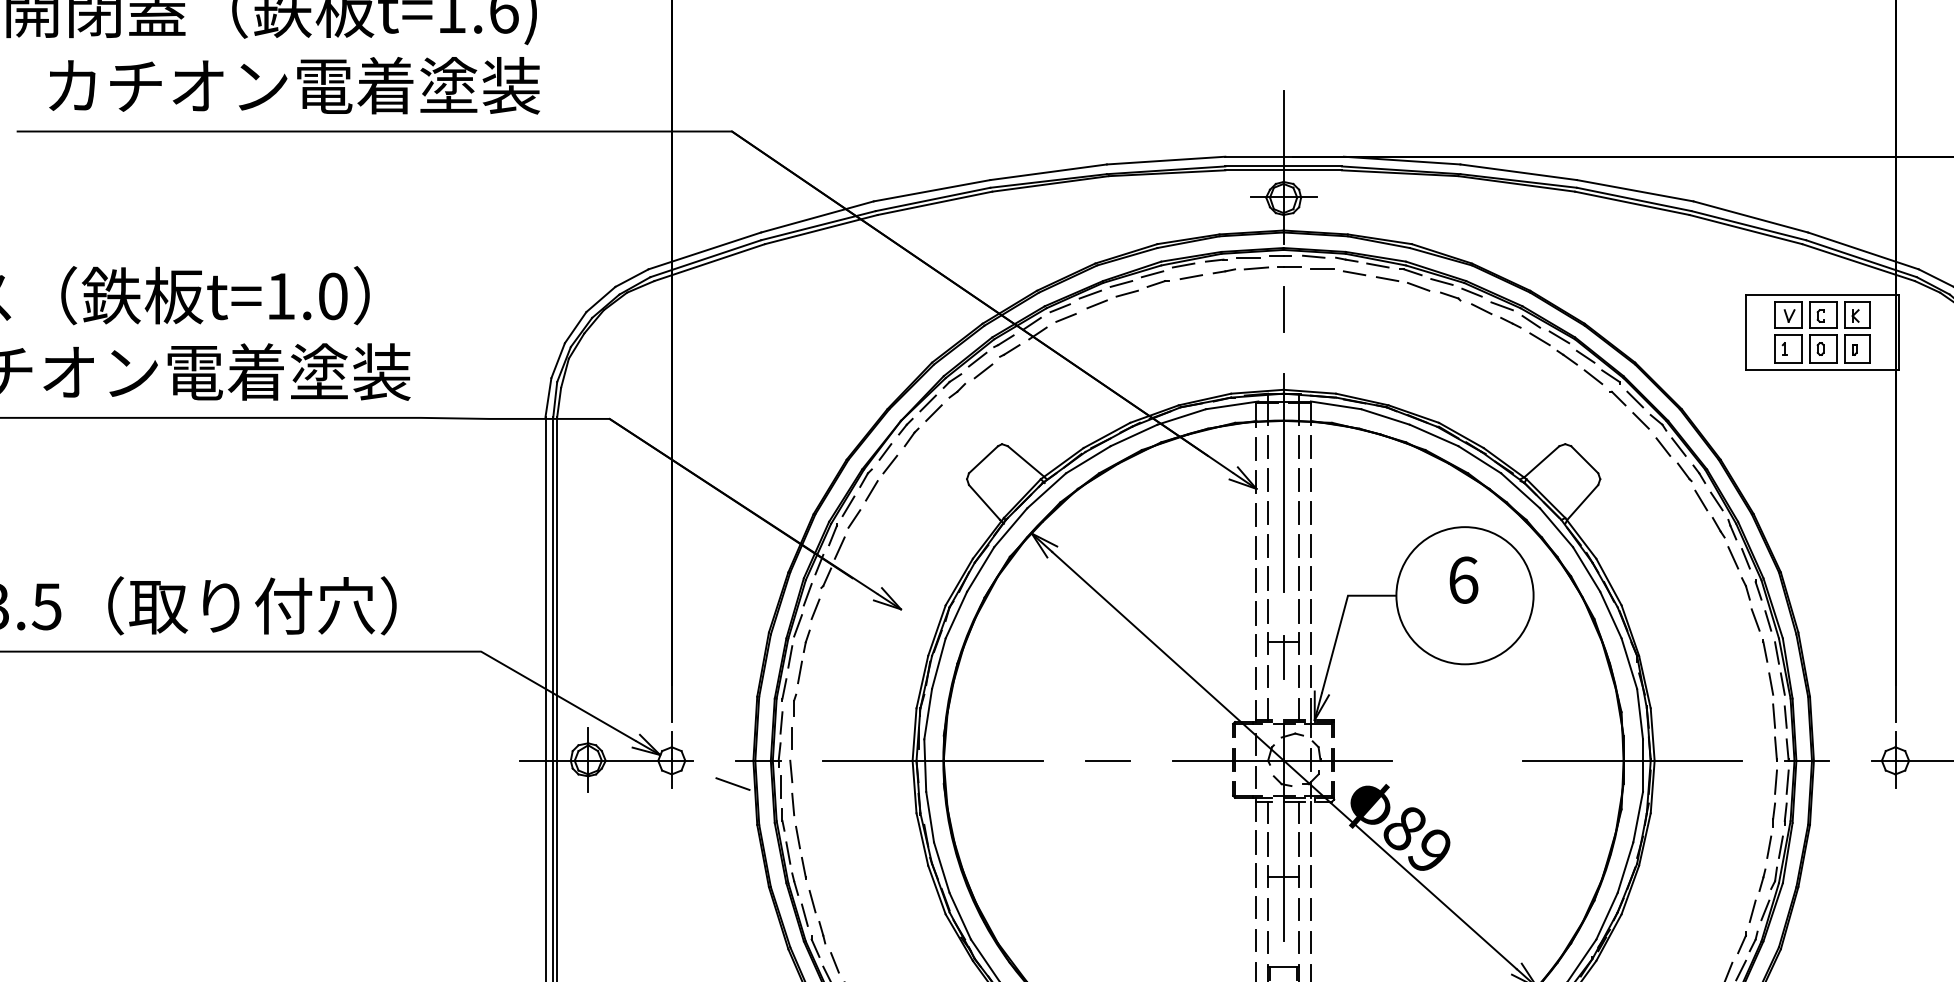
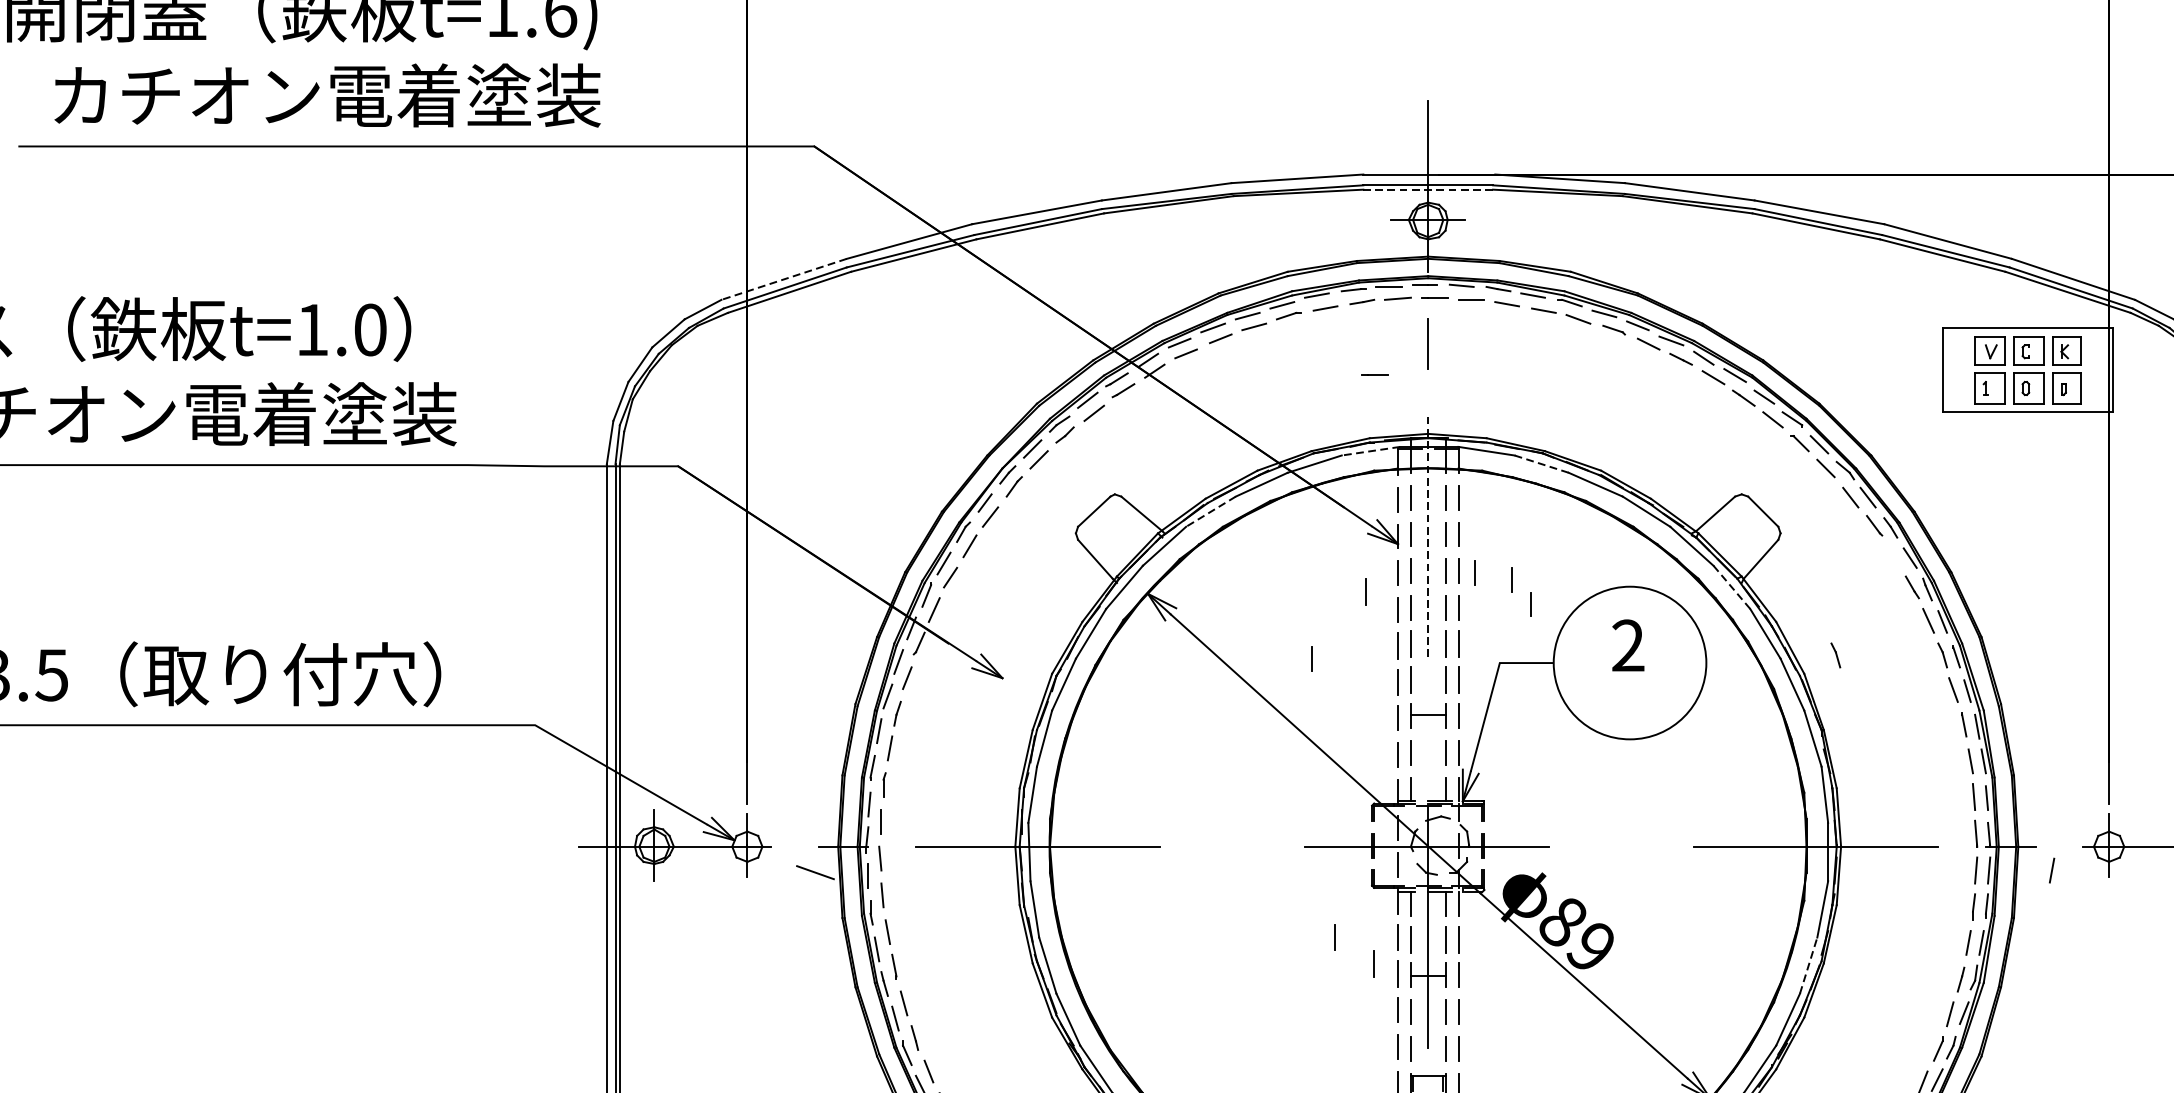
line: (1283, 170) -> (1428, 189), solid -> dashed
line: (704, 251) -> (783, 279), solid -> dashed
line: (1235, 335) -> (1374, 373), added
line: (1232, 405) -> (1371, 451), solid -> dashed
line: (1385, 416) -> (1541, 463), solid -> dashed
line: (1087, 459) -> (1209, 511), solid -> dashed
line: (1283, 483) -> (1428, 538), solid -> dashed
line: (1701, 500) -> (1893, 557), removed
line: (1325, 514) -> (1474, 572), added
line: (1358, 520) -> (1511, 579), added
line: (1556, 527) -> (1731, 587), solid -> dashed
line: (1227, 532) -> (1365, 592), added
line: (1375, 542) -> (1530, 603), added
text: (1463, 579) -> (1628, 644), 6 -> 2
part: (1649, 588) -> (1835, 654), added
line: (1178, 591) -> (1311, 658), added
line: (1283, 657) -> (1428, 731), removed
line: (1107, 760) -> (1232, 846), removed
line: (1844, 781) -> (2052, 869), added
line: (1198, 842) -> (1333, 937), added
line: (1234, 866) -> (1373, 964), added
line: (1625, 867) -> (1808, 965), solid -> dashed

